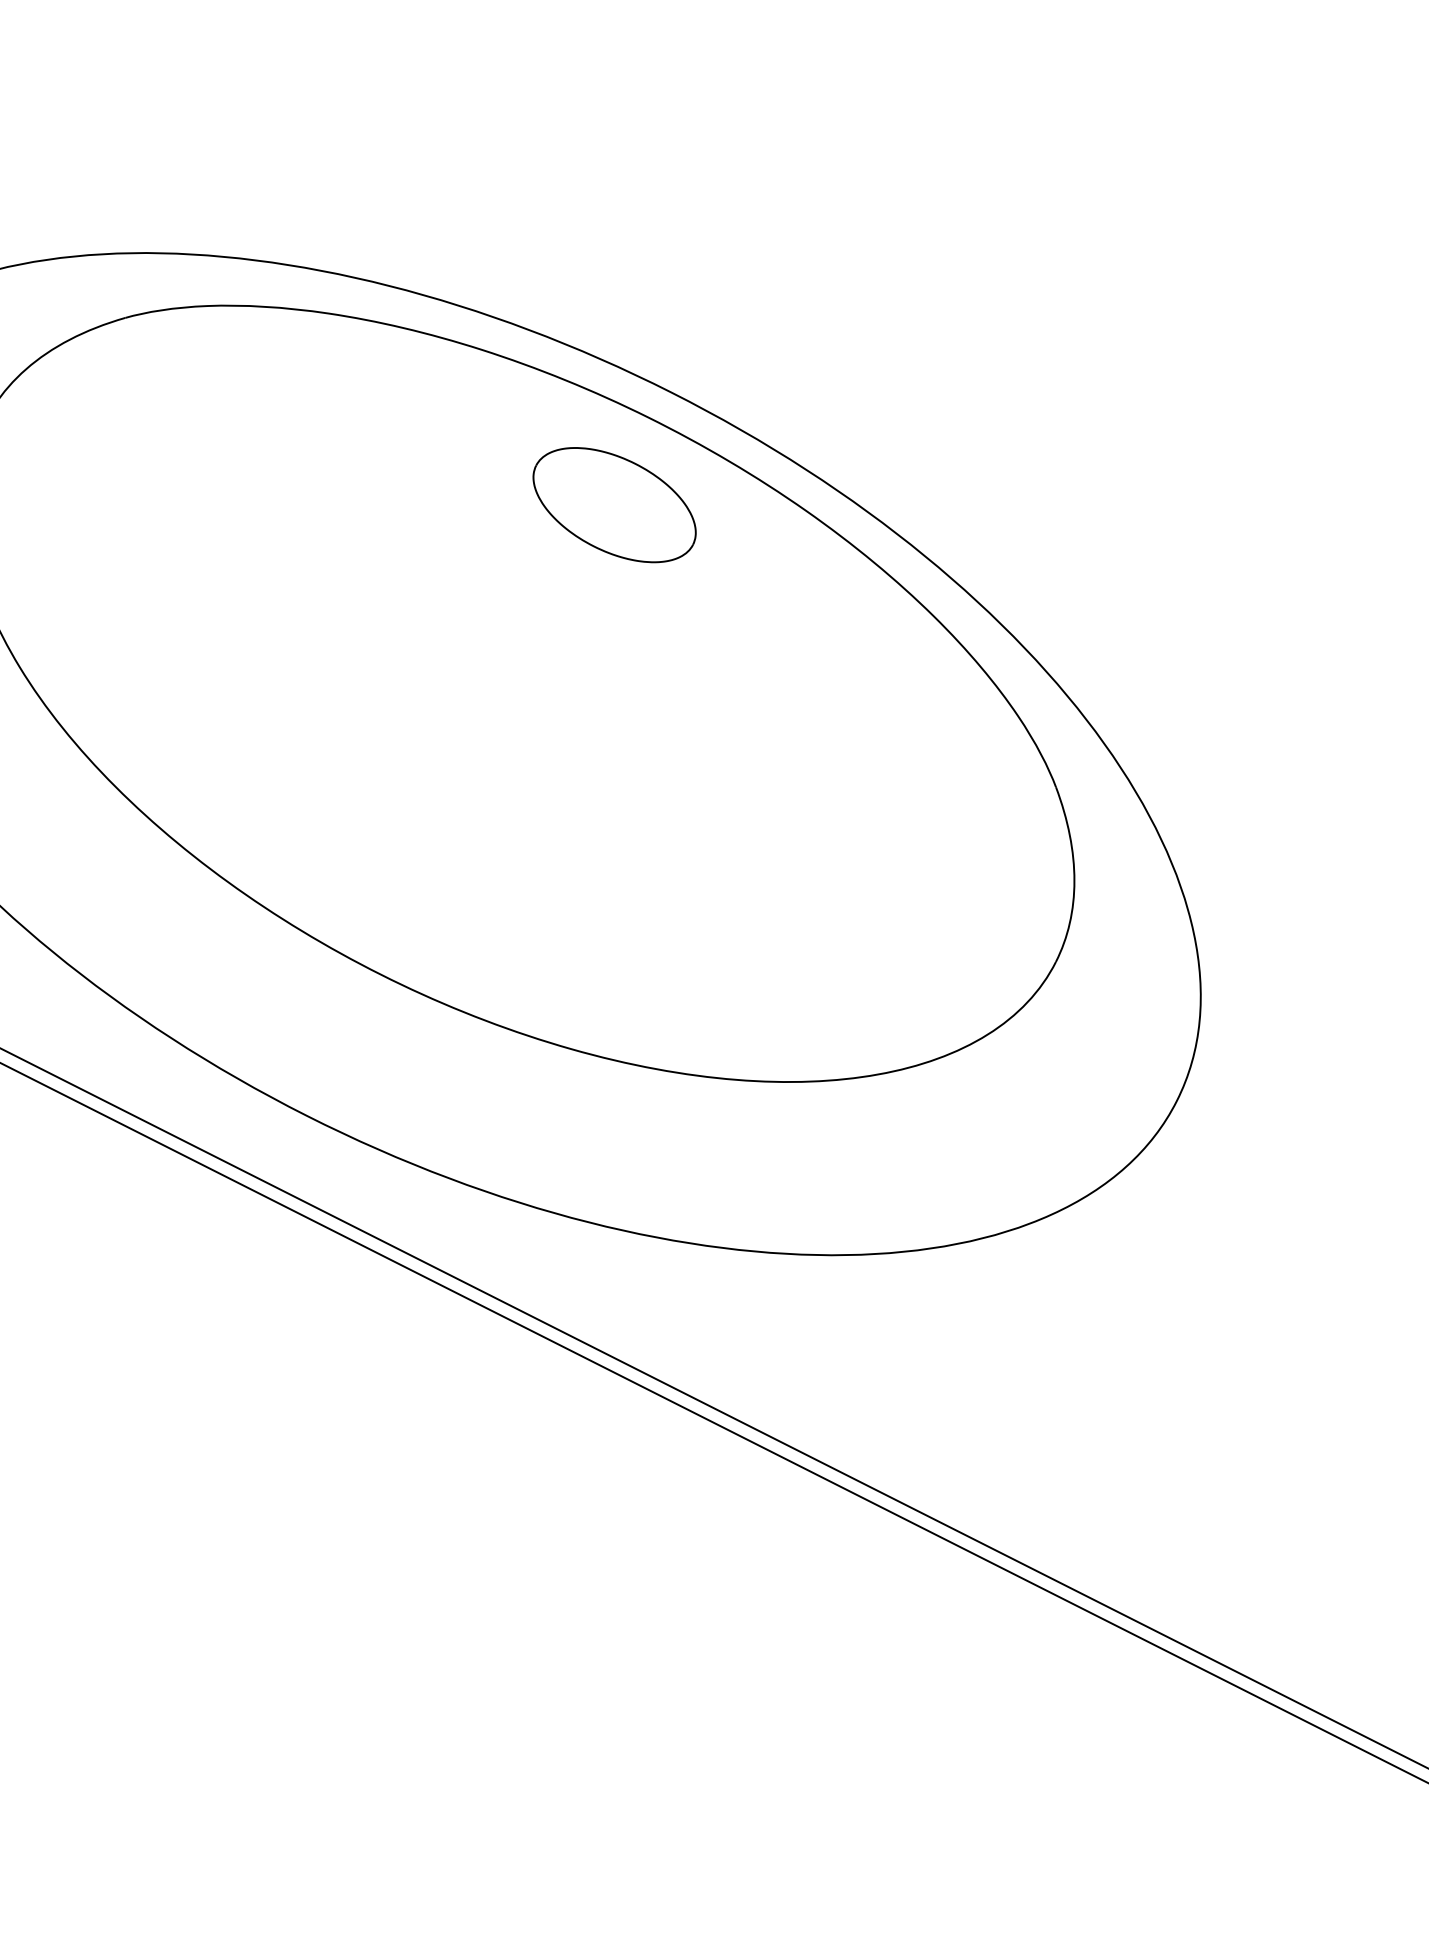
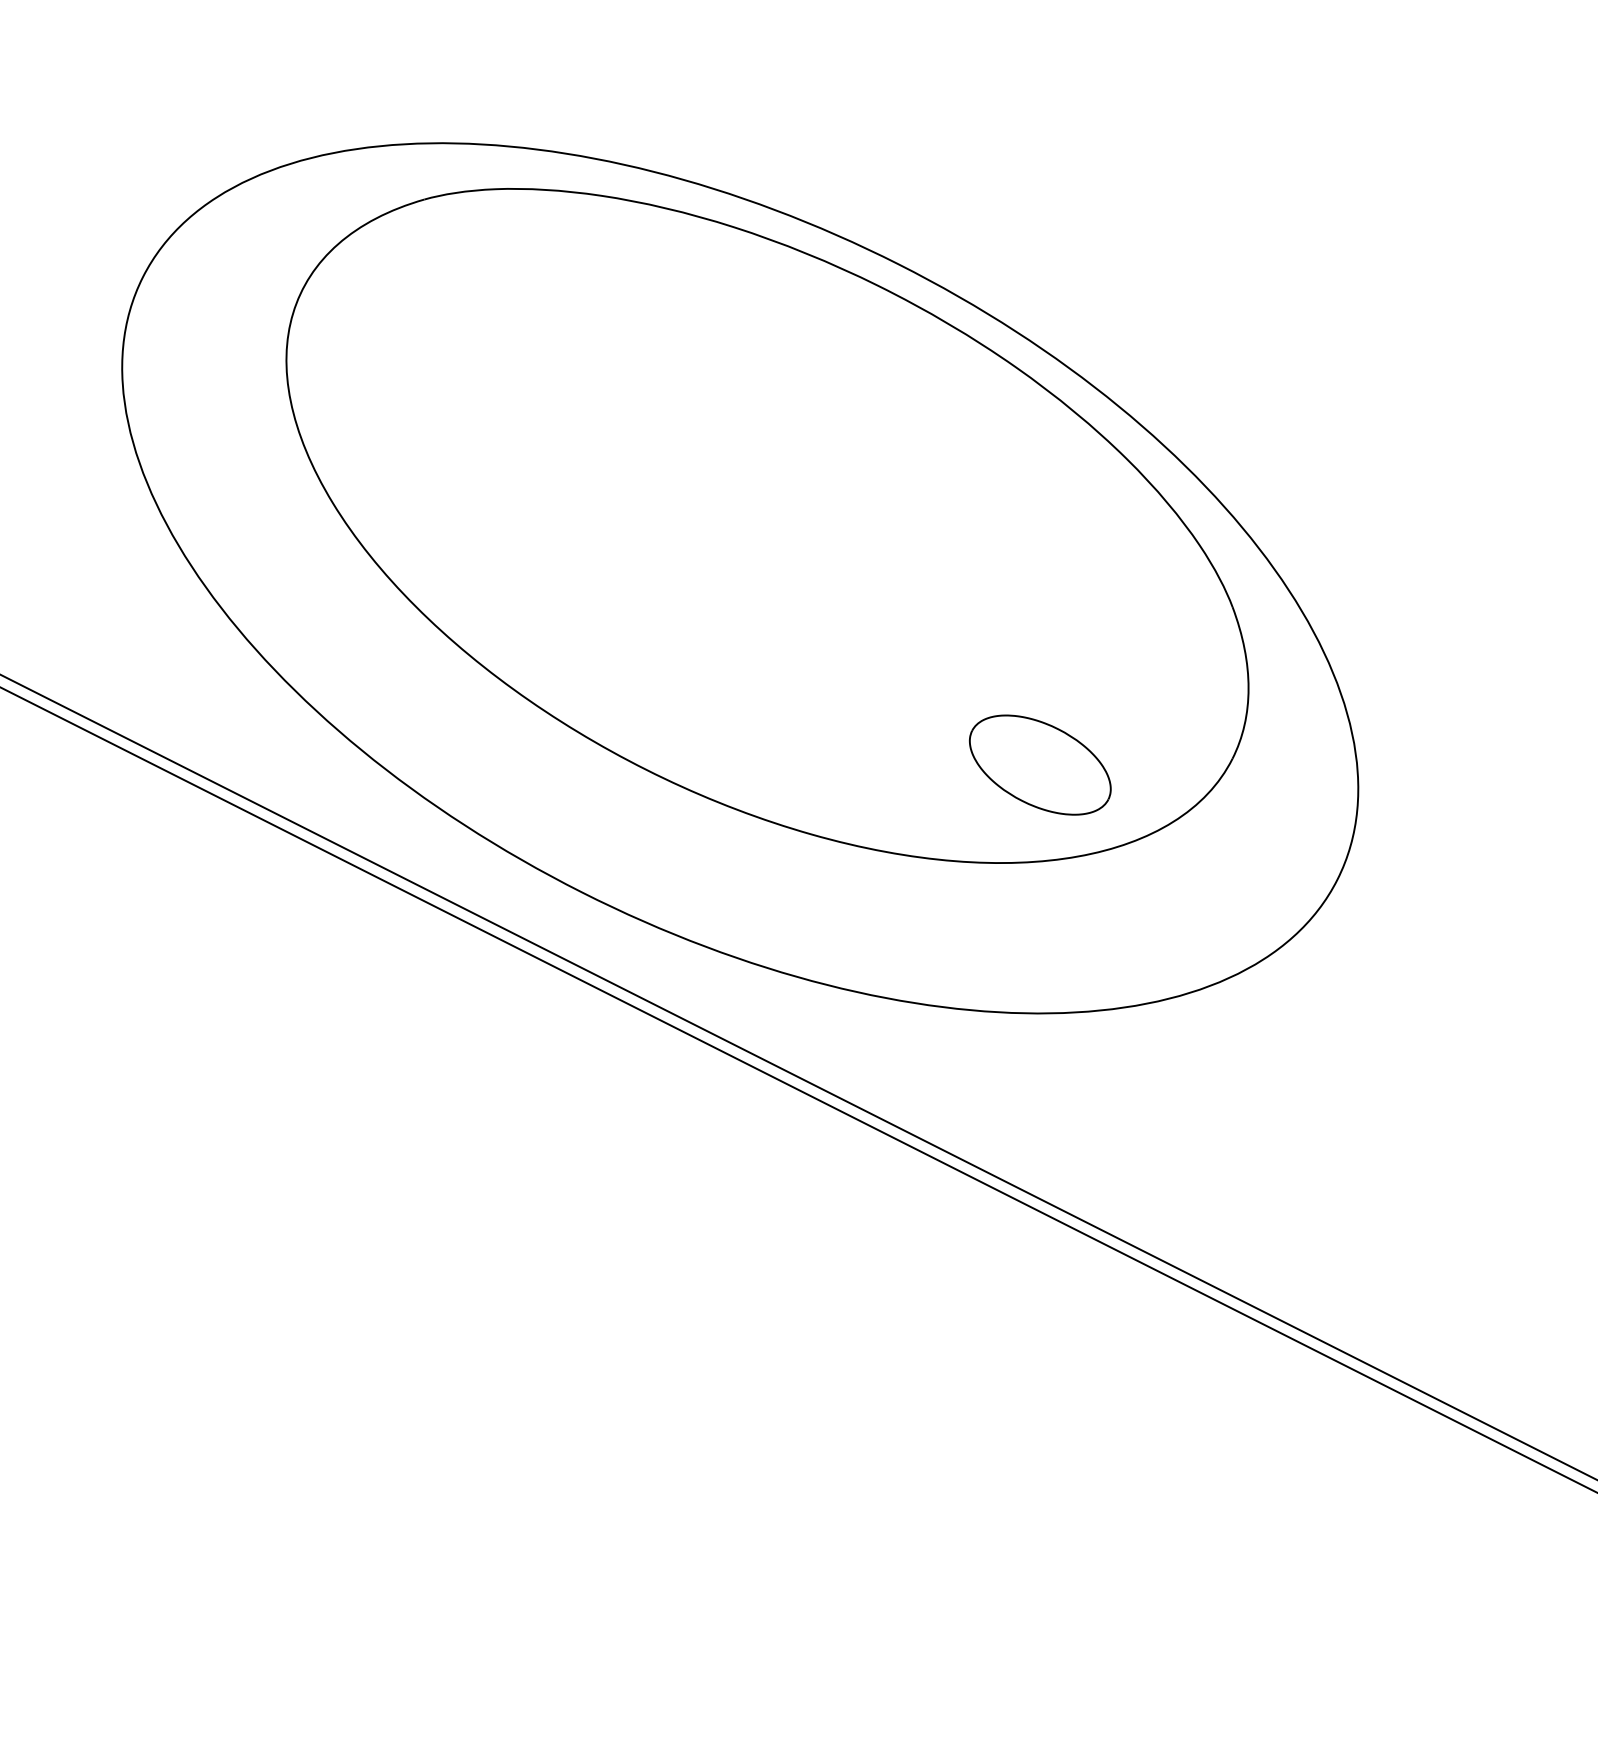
part: (614, 504) -> (1040, 764), moved

